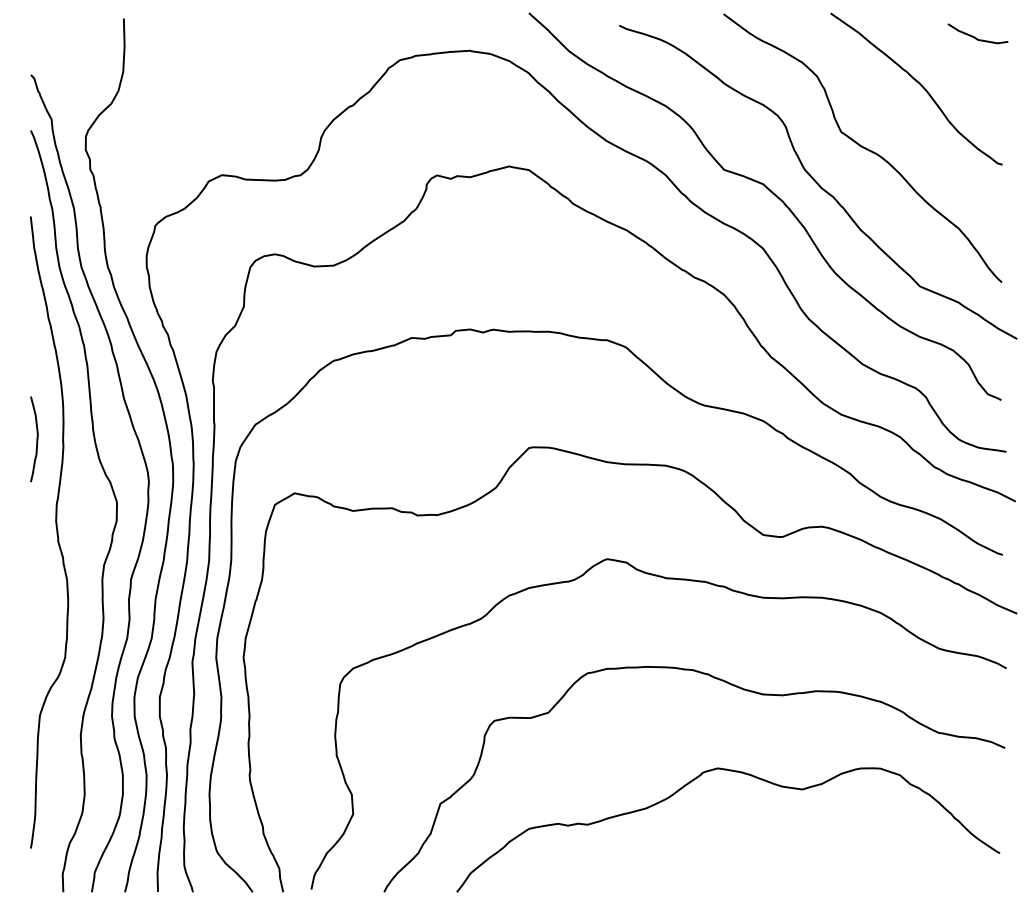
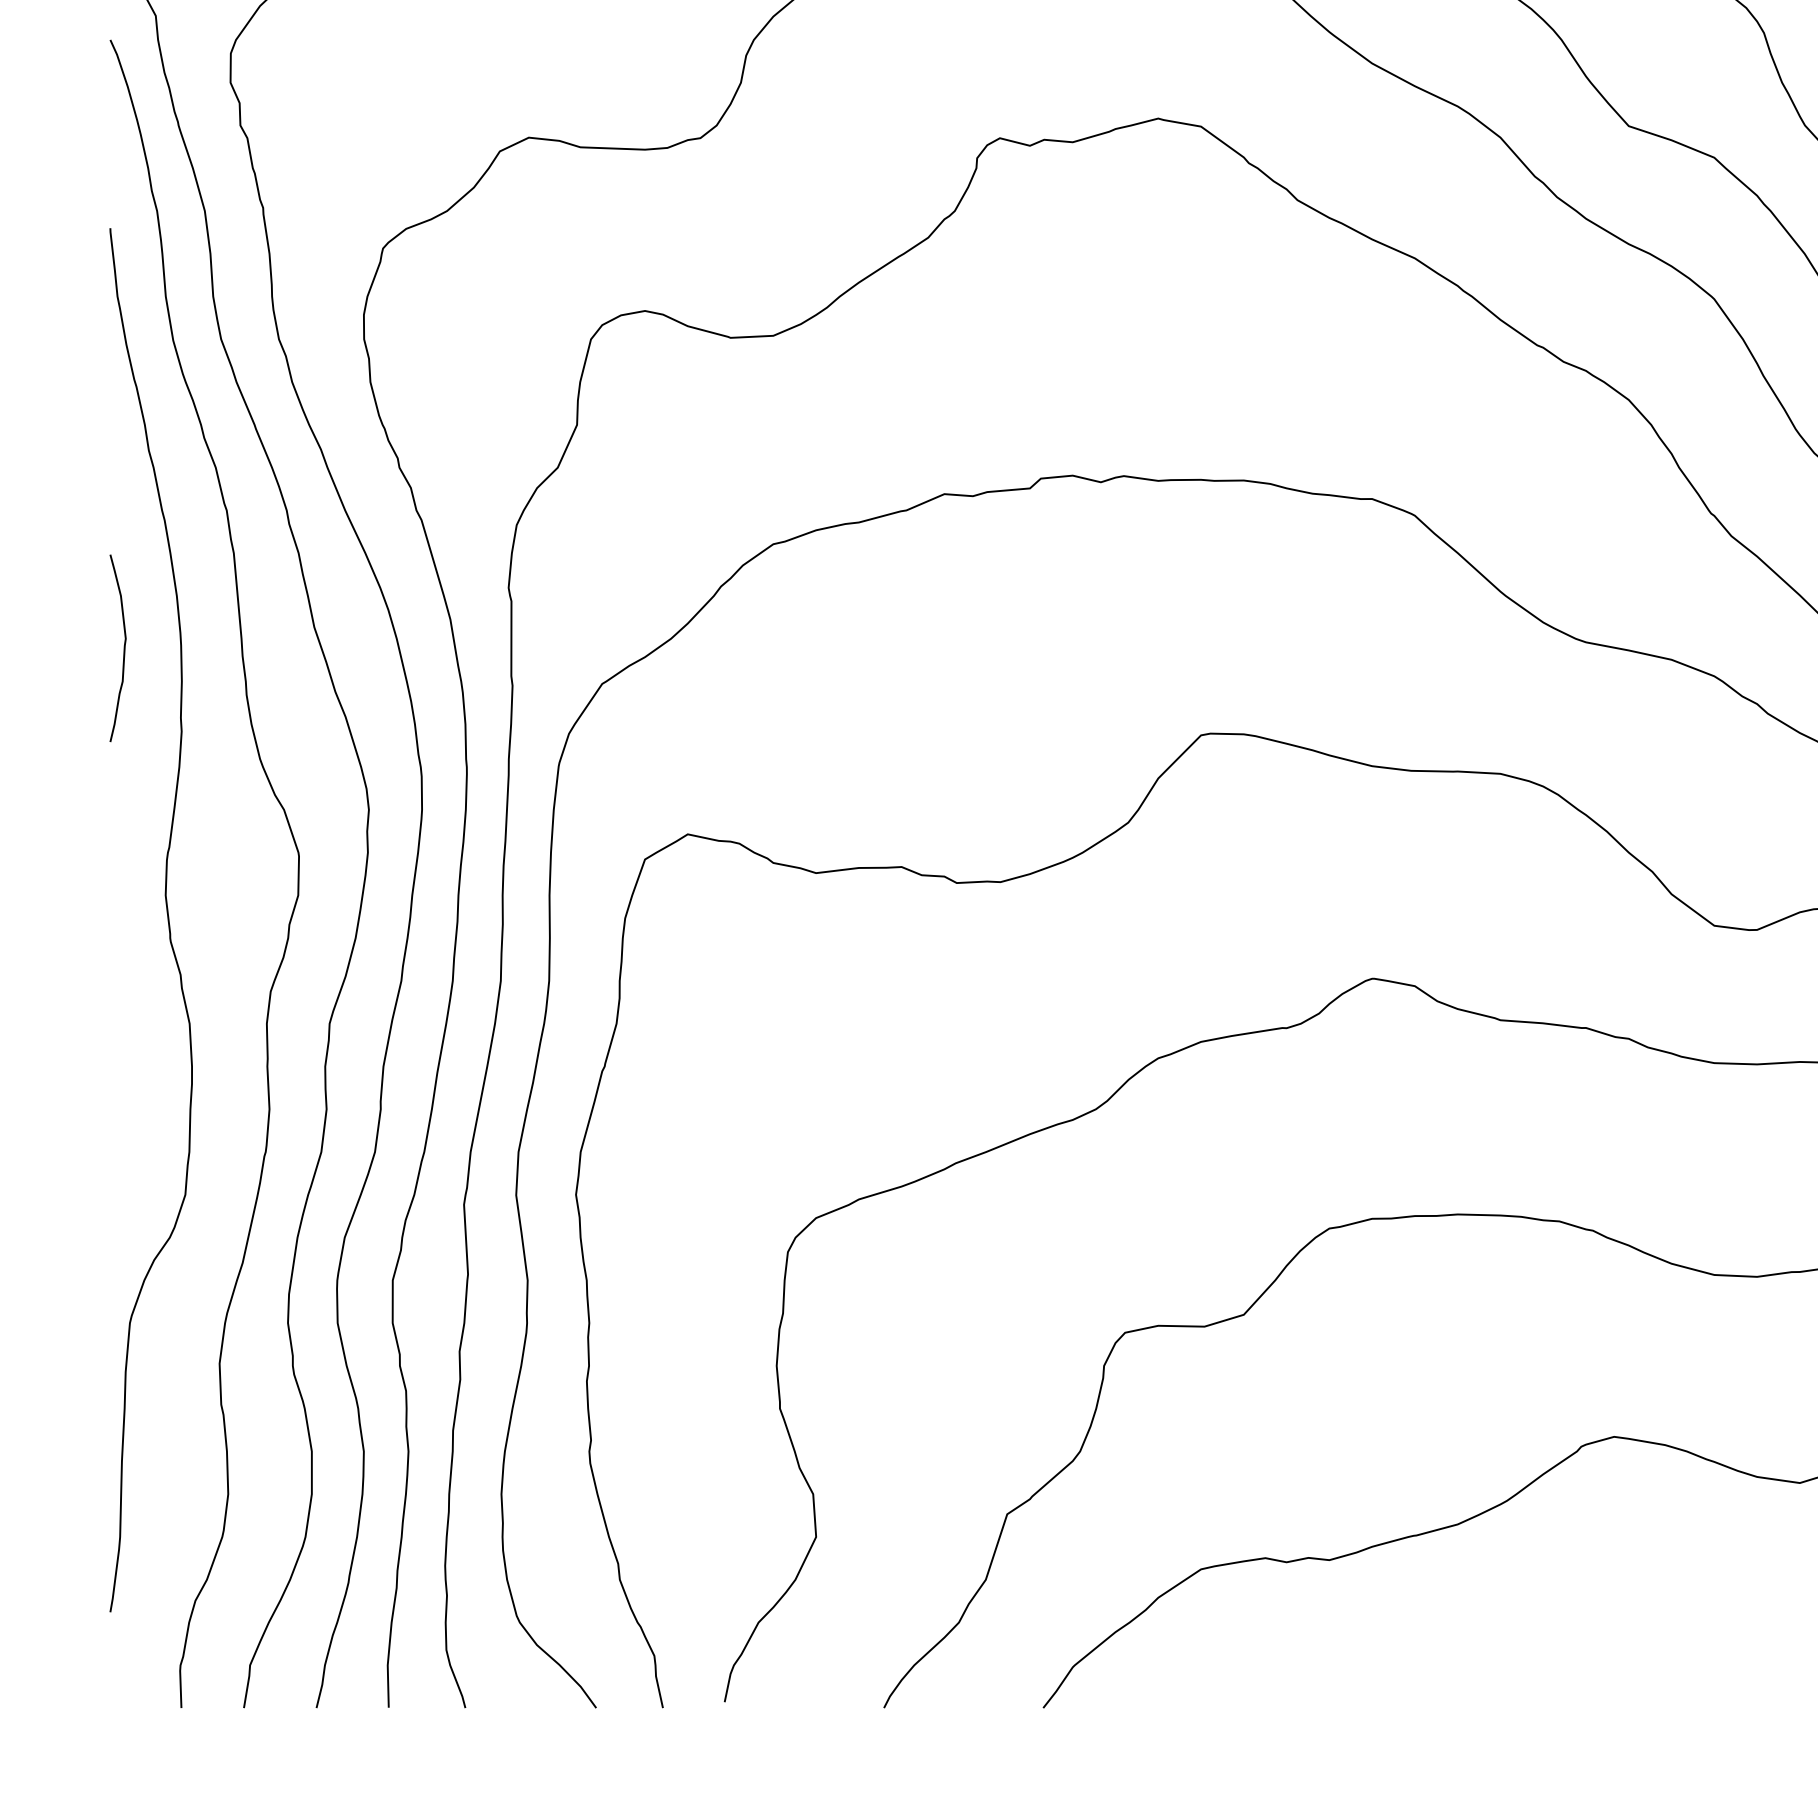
curve: (36, 439) -> (122, 648), moved

